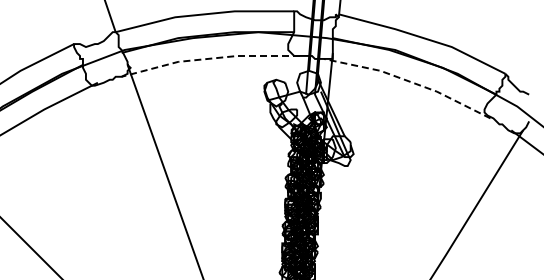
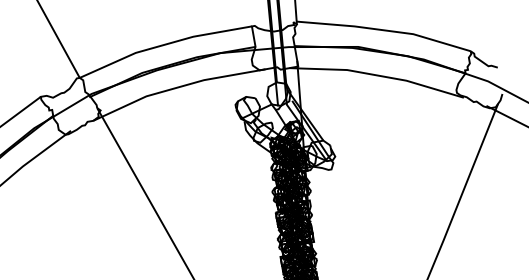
line: (209, 58) -> (176, 87), dashed -> solid
line: (409, 81) -> (377, 75), dashed -> solid

